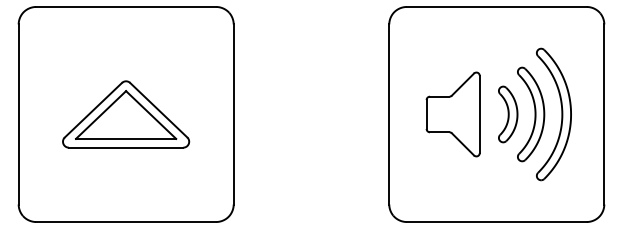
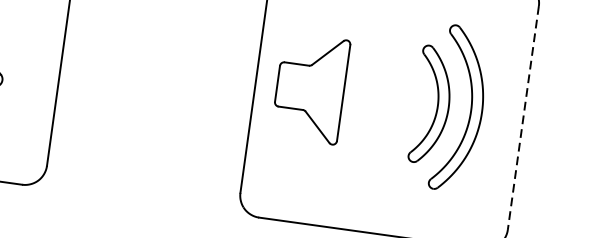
part: (452, 114) -> (309, 88), moved
part: (508, 114) -> (404, 101), removed
line: (604, 114) -> (523, 118), solid -> dashed

